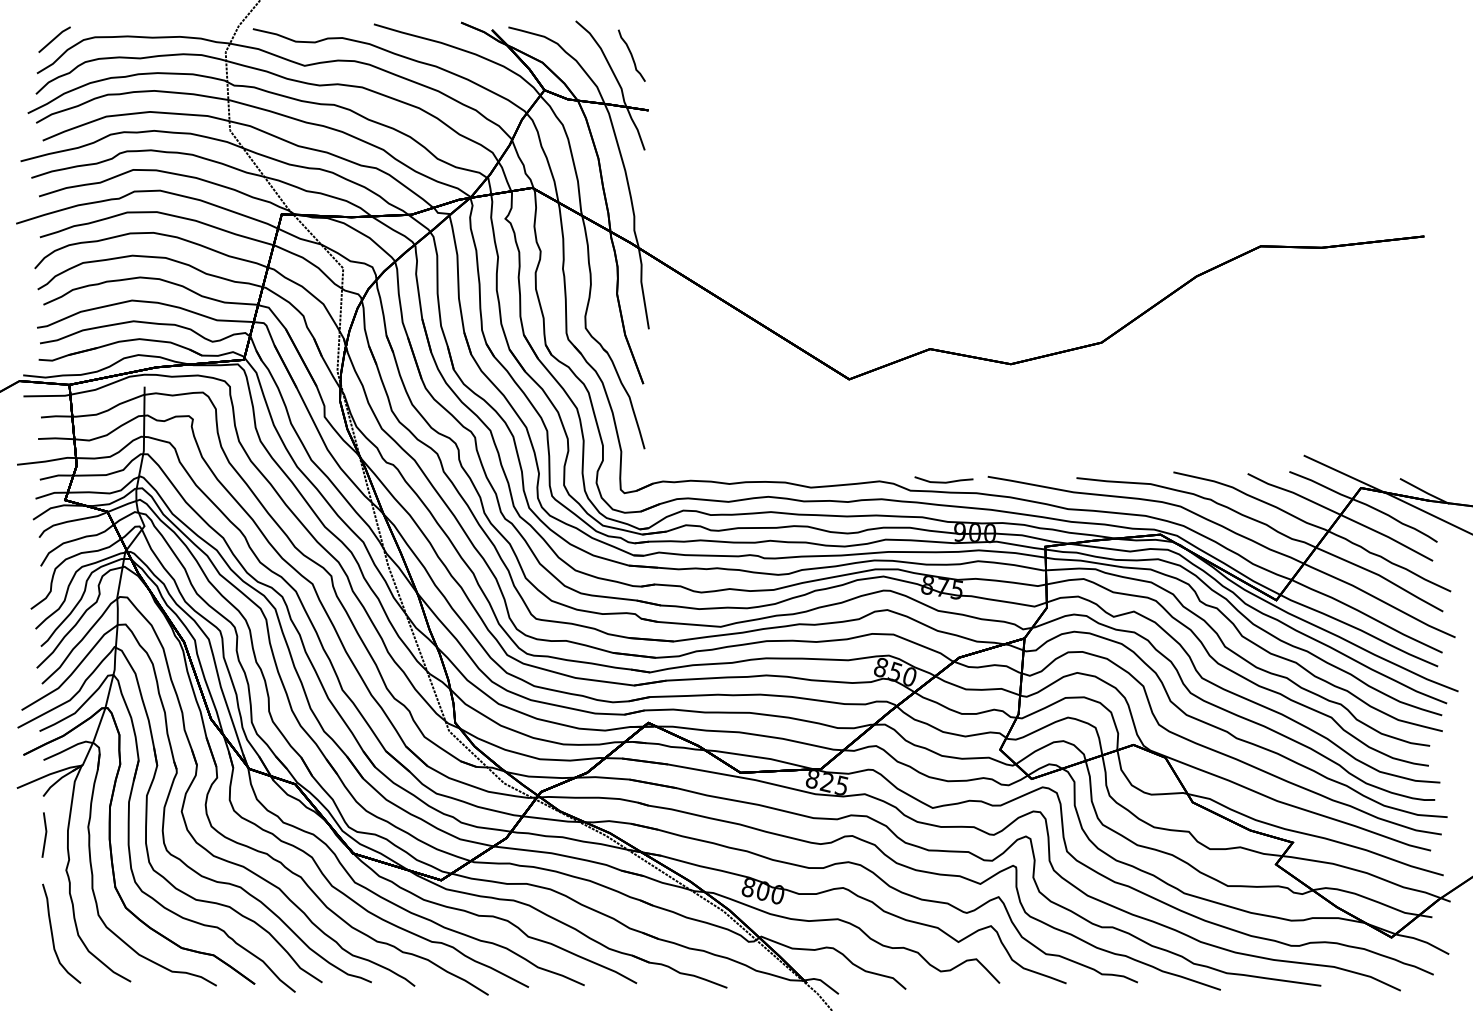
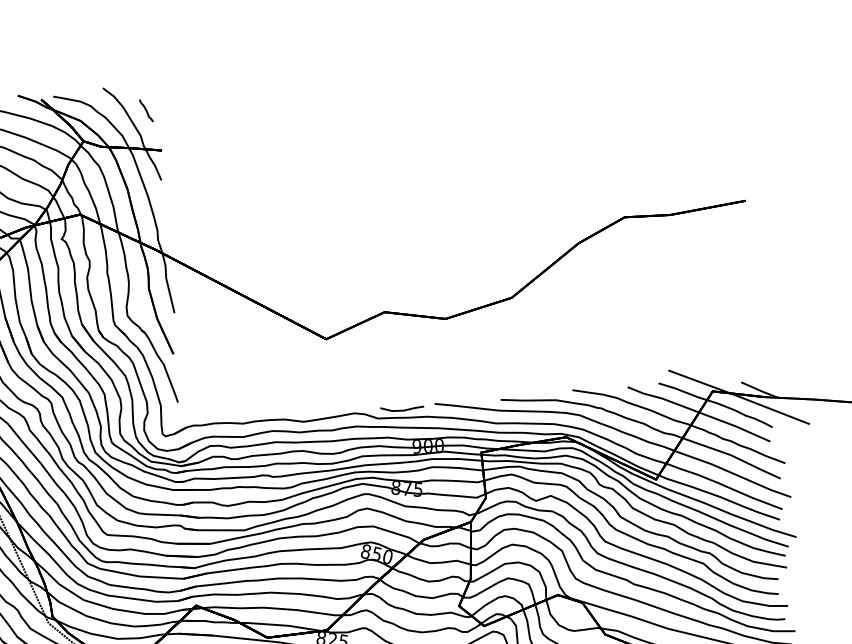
part: (631, 55) -> (146, 110), size x0.6

